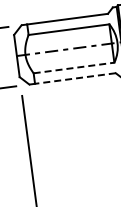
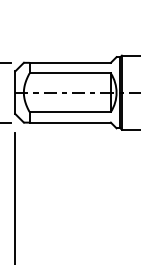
line: (74, 68) -> (70, 112), dashed -> solid
line: (75, 78) -> (70, 122), dashed -> solid

